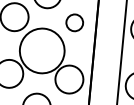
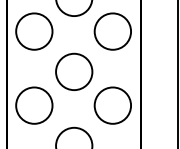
circle: (74, 22) -> (112, 31), size x1.67
circle: (42, 50) -> (74, 71), size x0.62

